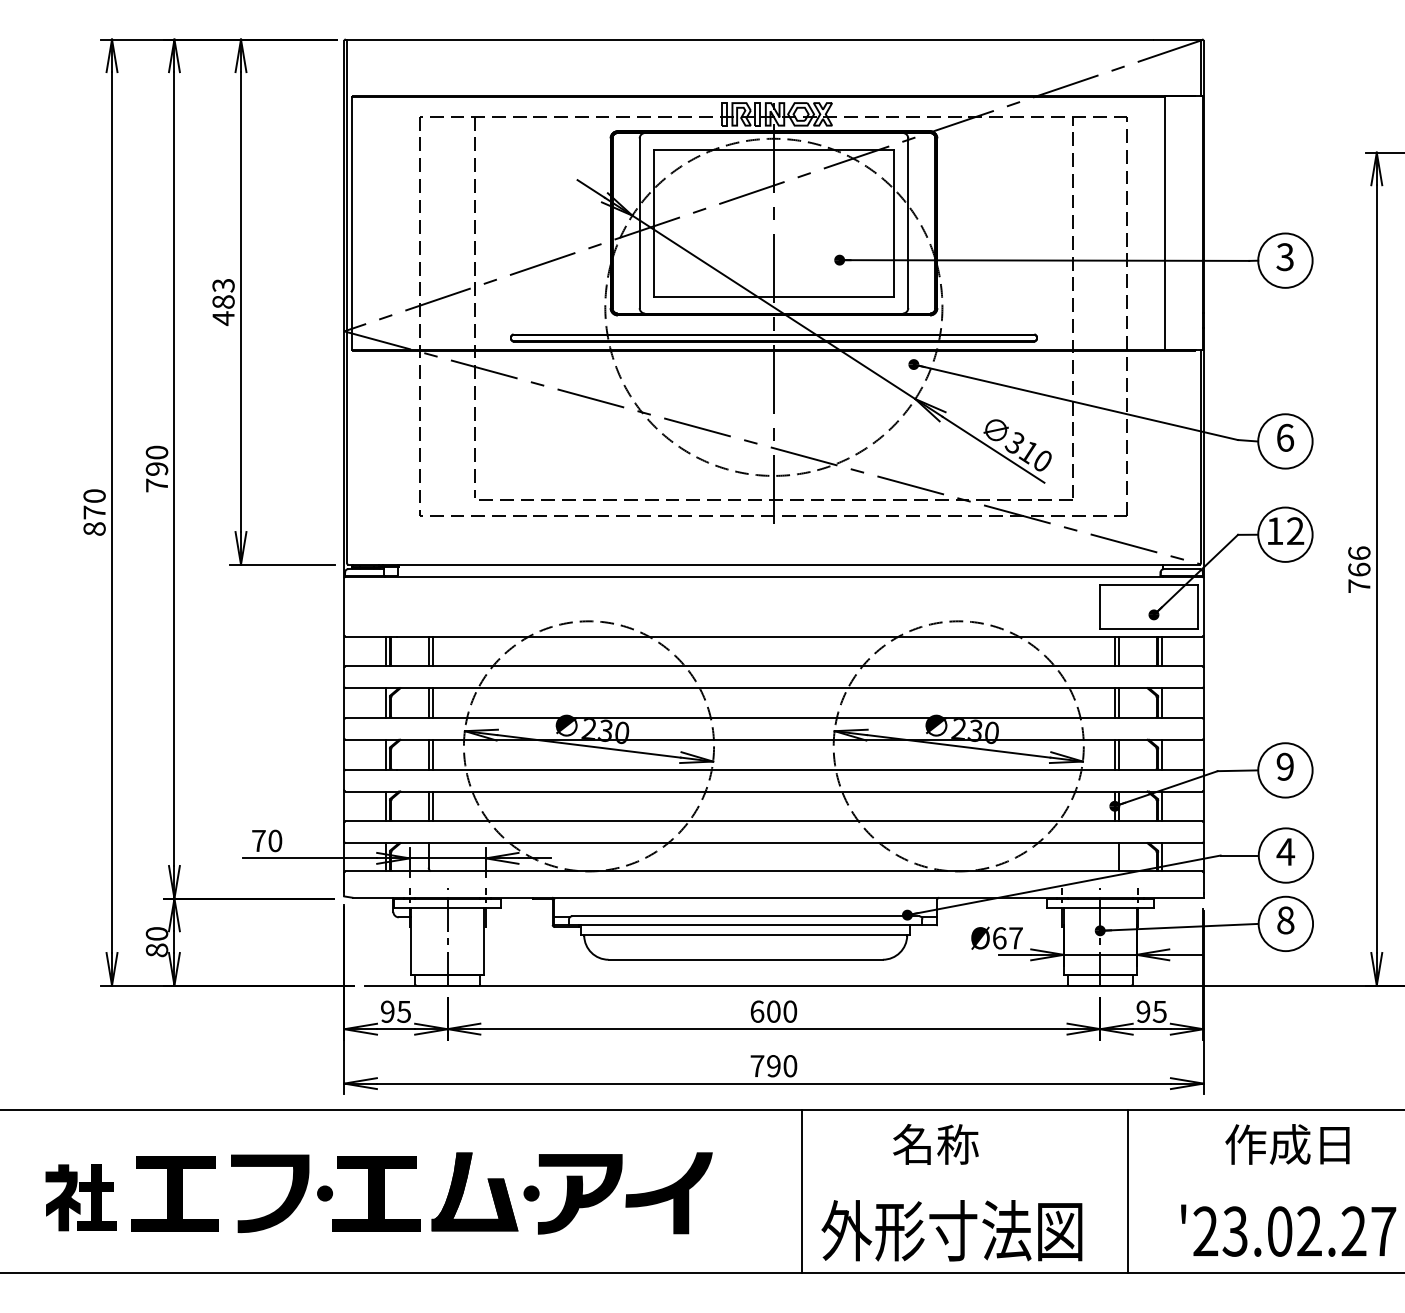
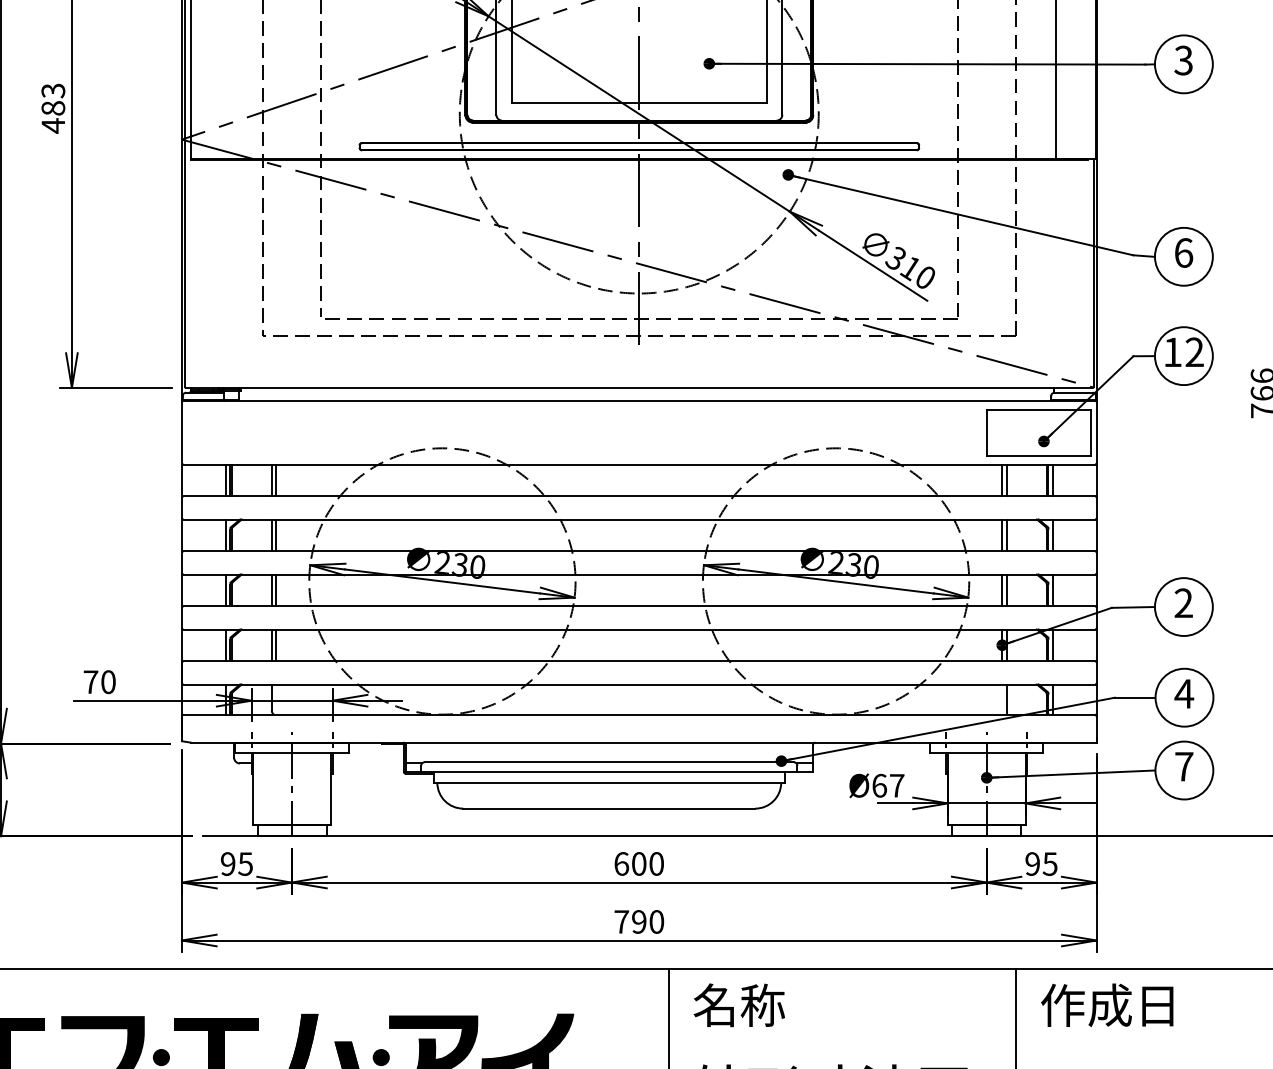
text: (1284, 766) -> (1182, 602), 9 -> 2
text: (1285, 920) -> (1183, 766), 8 -> 7
text: (935, 1144) -> (738, 1005), moved
text: (1287, 1144) -> (1107, 1005), moved

